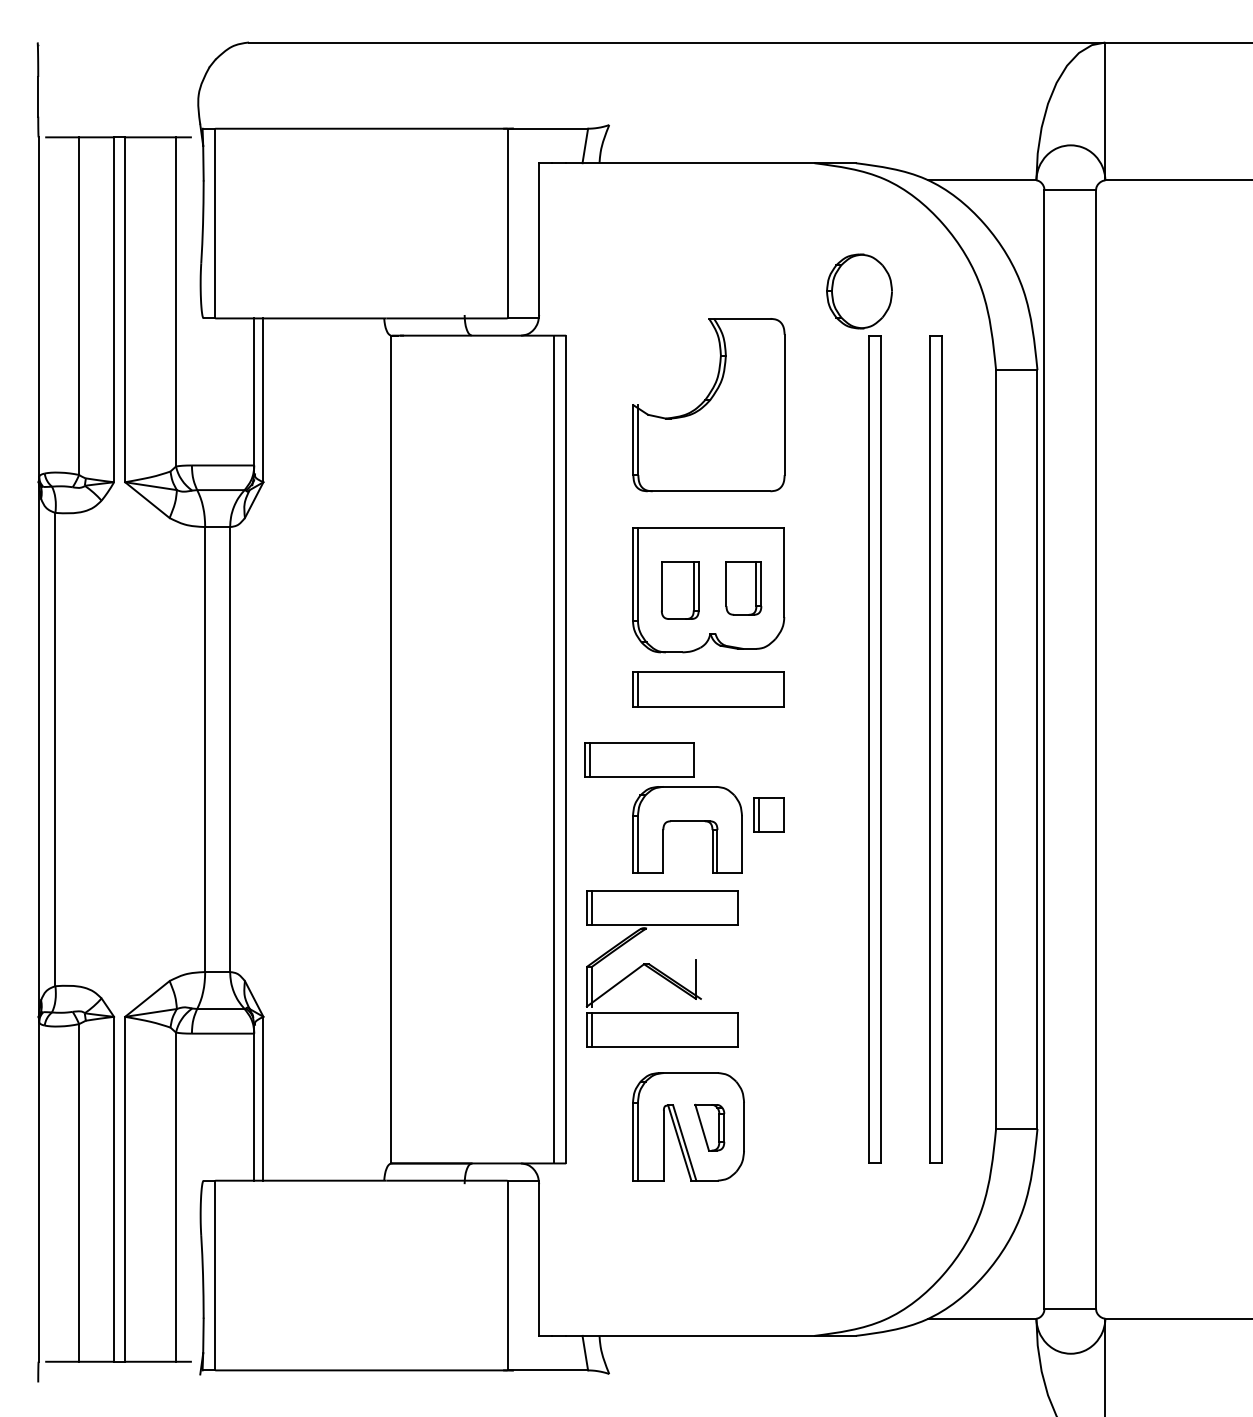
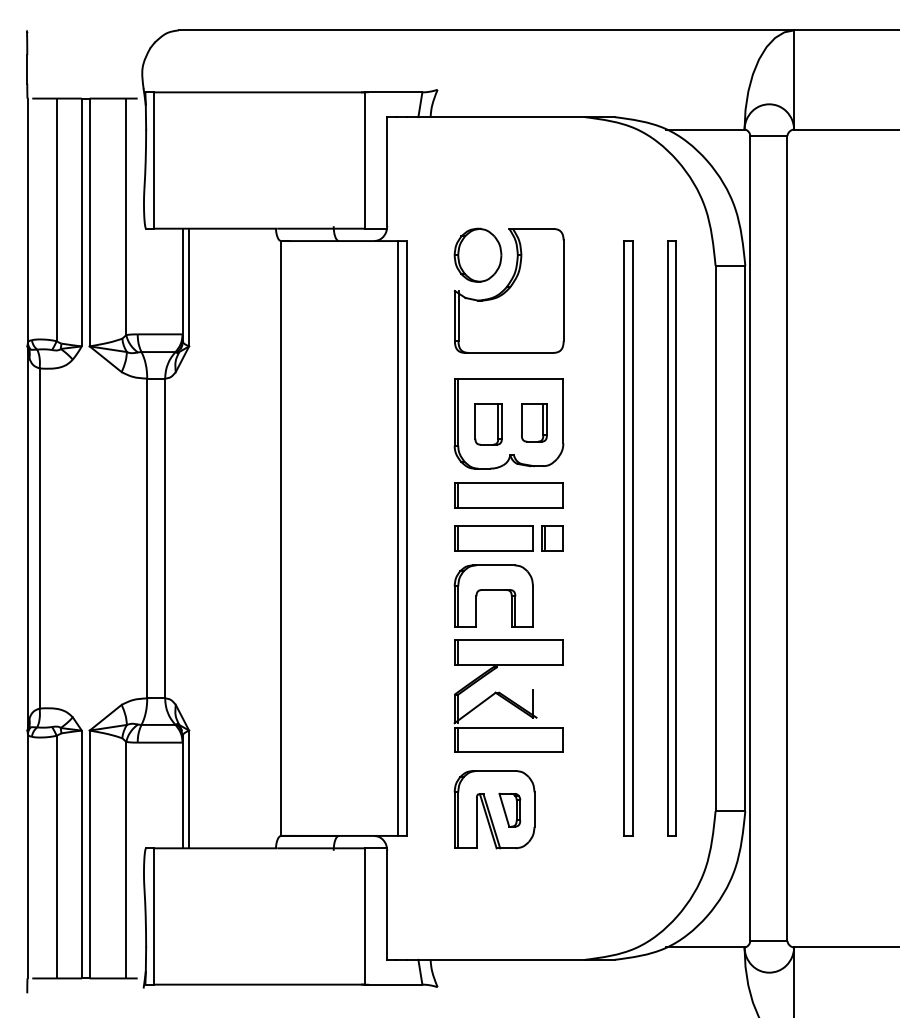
part: (859, 291) -> (478, 255), moved
part: (639, 759) -> (493, 538), moved
part: (768, 814) -> (552, 538), moved
part: (661, 968) -> (508, 695), moved

